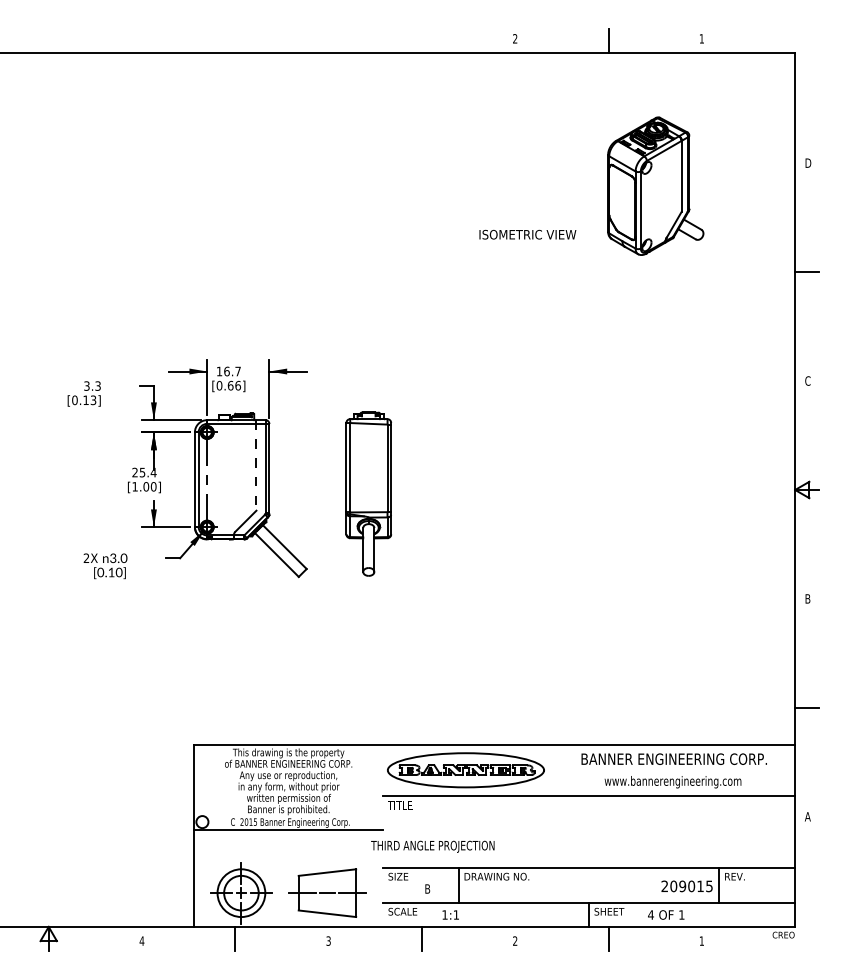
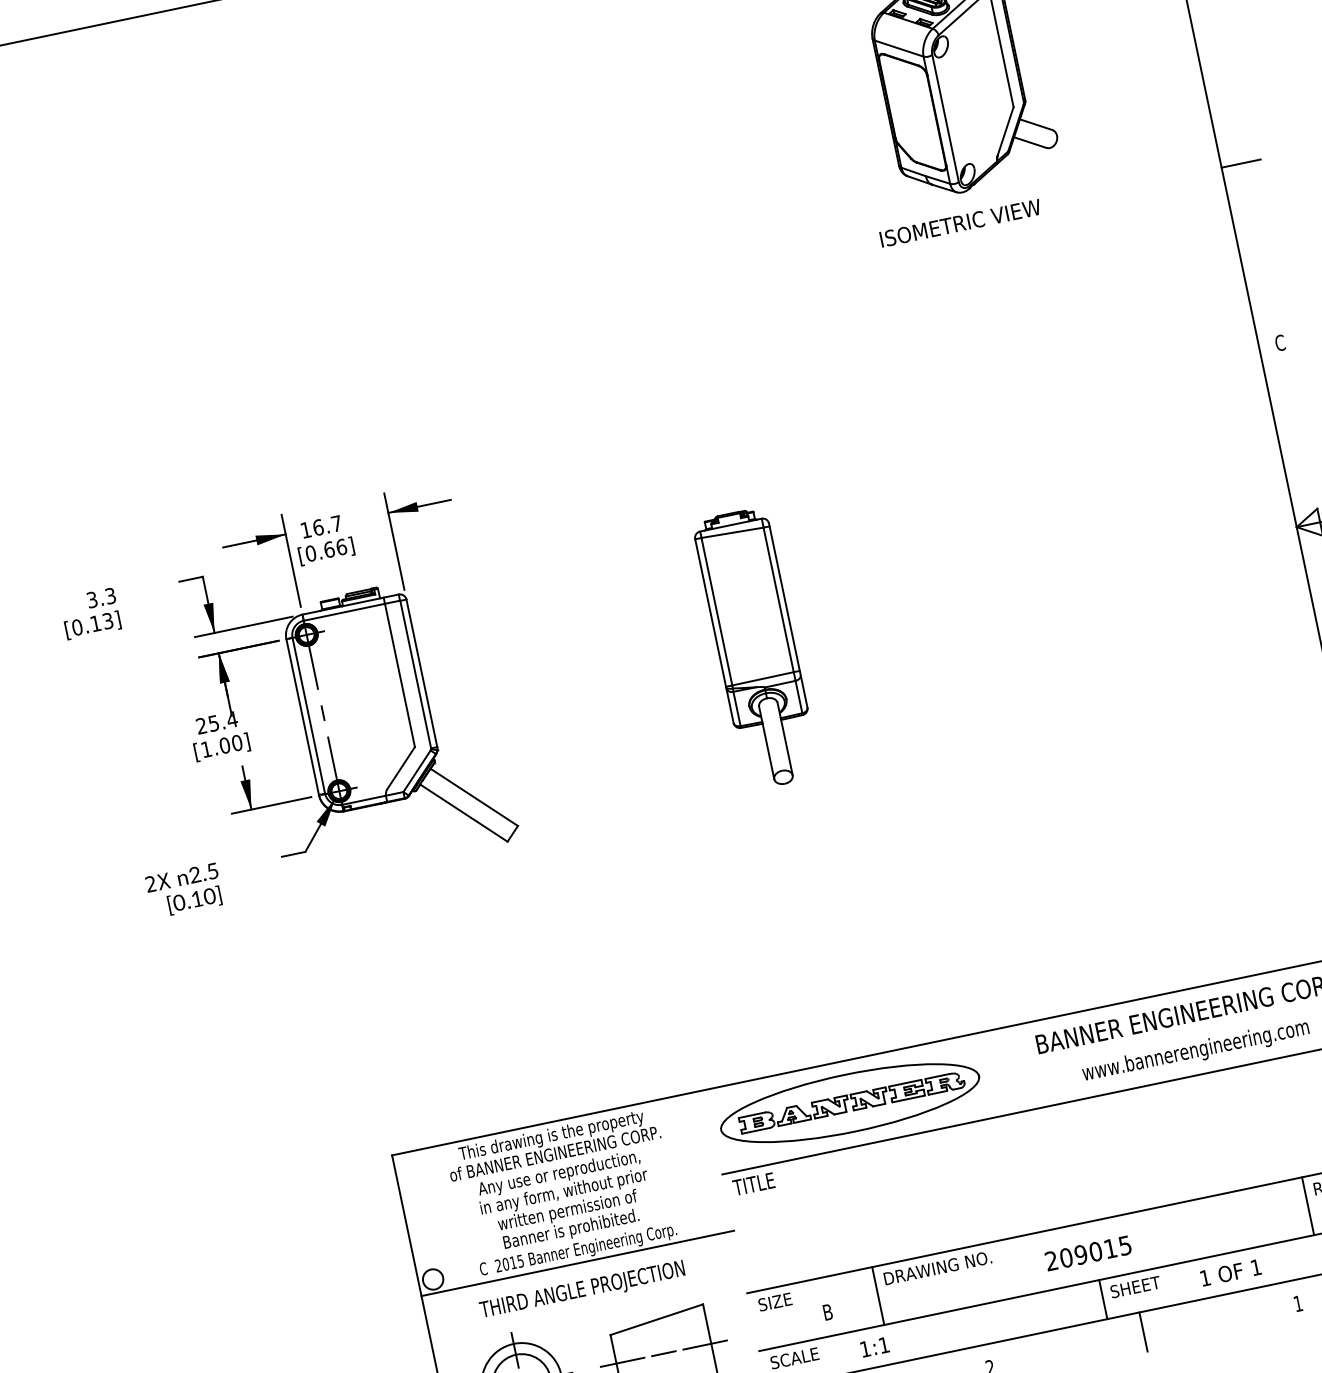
text: (527, 234) -> (959, 222), moved
line: (256, 465) -> (399, 672), dashed -> solid
part: (368, 493) -> (755, 647), moved
text: (118, 557) -> (203, 871), 3.0 -> 2.5
text: (432, 846) -> (581, 1290), moved
text: (686, 886) -> (1087, 1253), moved
text: (650, 914) -> (1204, 1277), 4 -> 1

